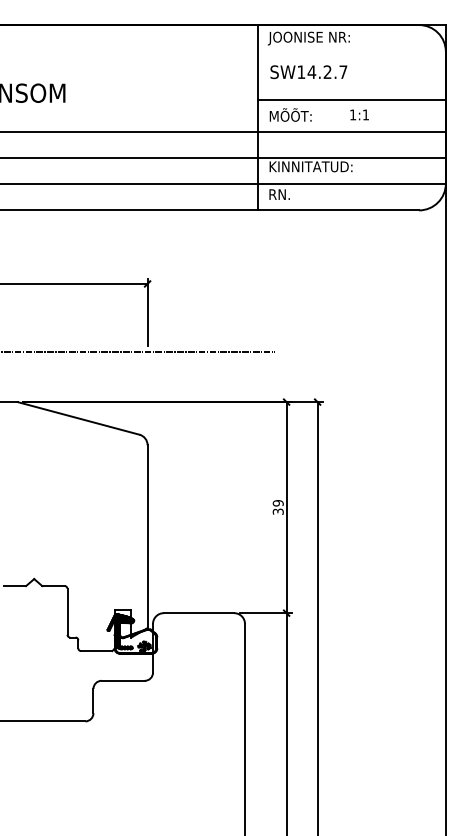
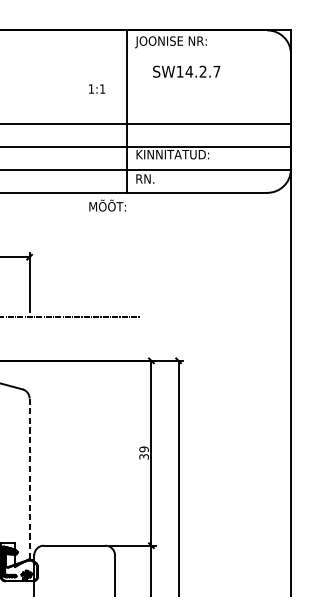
text: (308, 72) -> (186, 72), moved
line: (351, 100) -> (208, 96), removed
text: (290, 114) -> (107, 205), moved
text: (359, 114) -> (96, 88), moved
line: (147, 537) -> (29, 479), solid -> dashed

